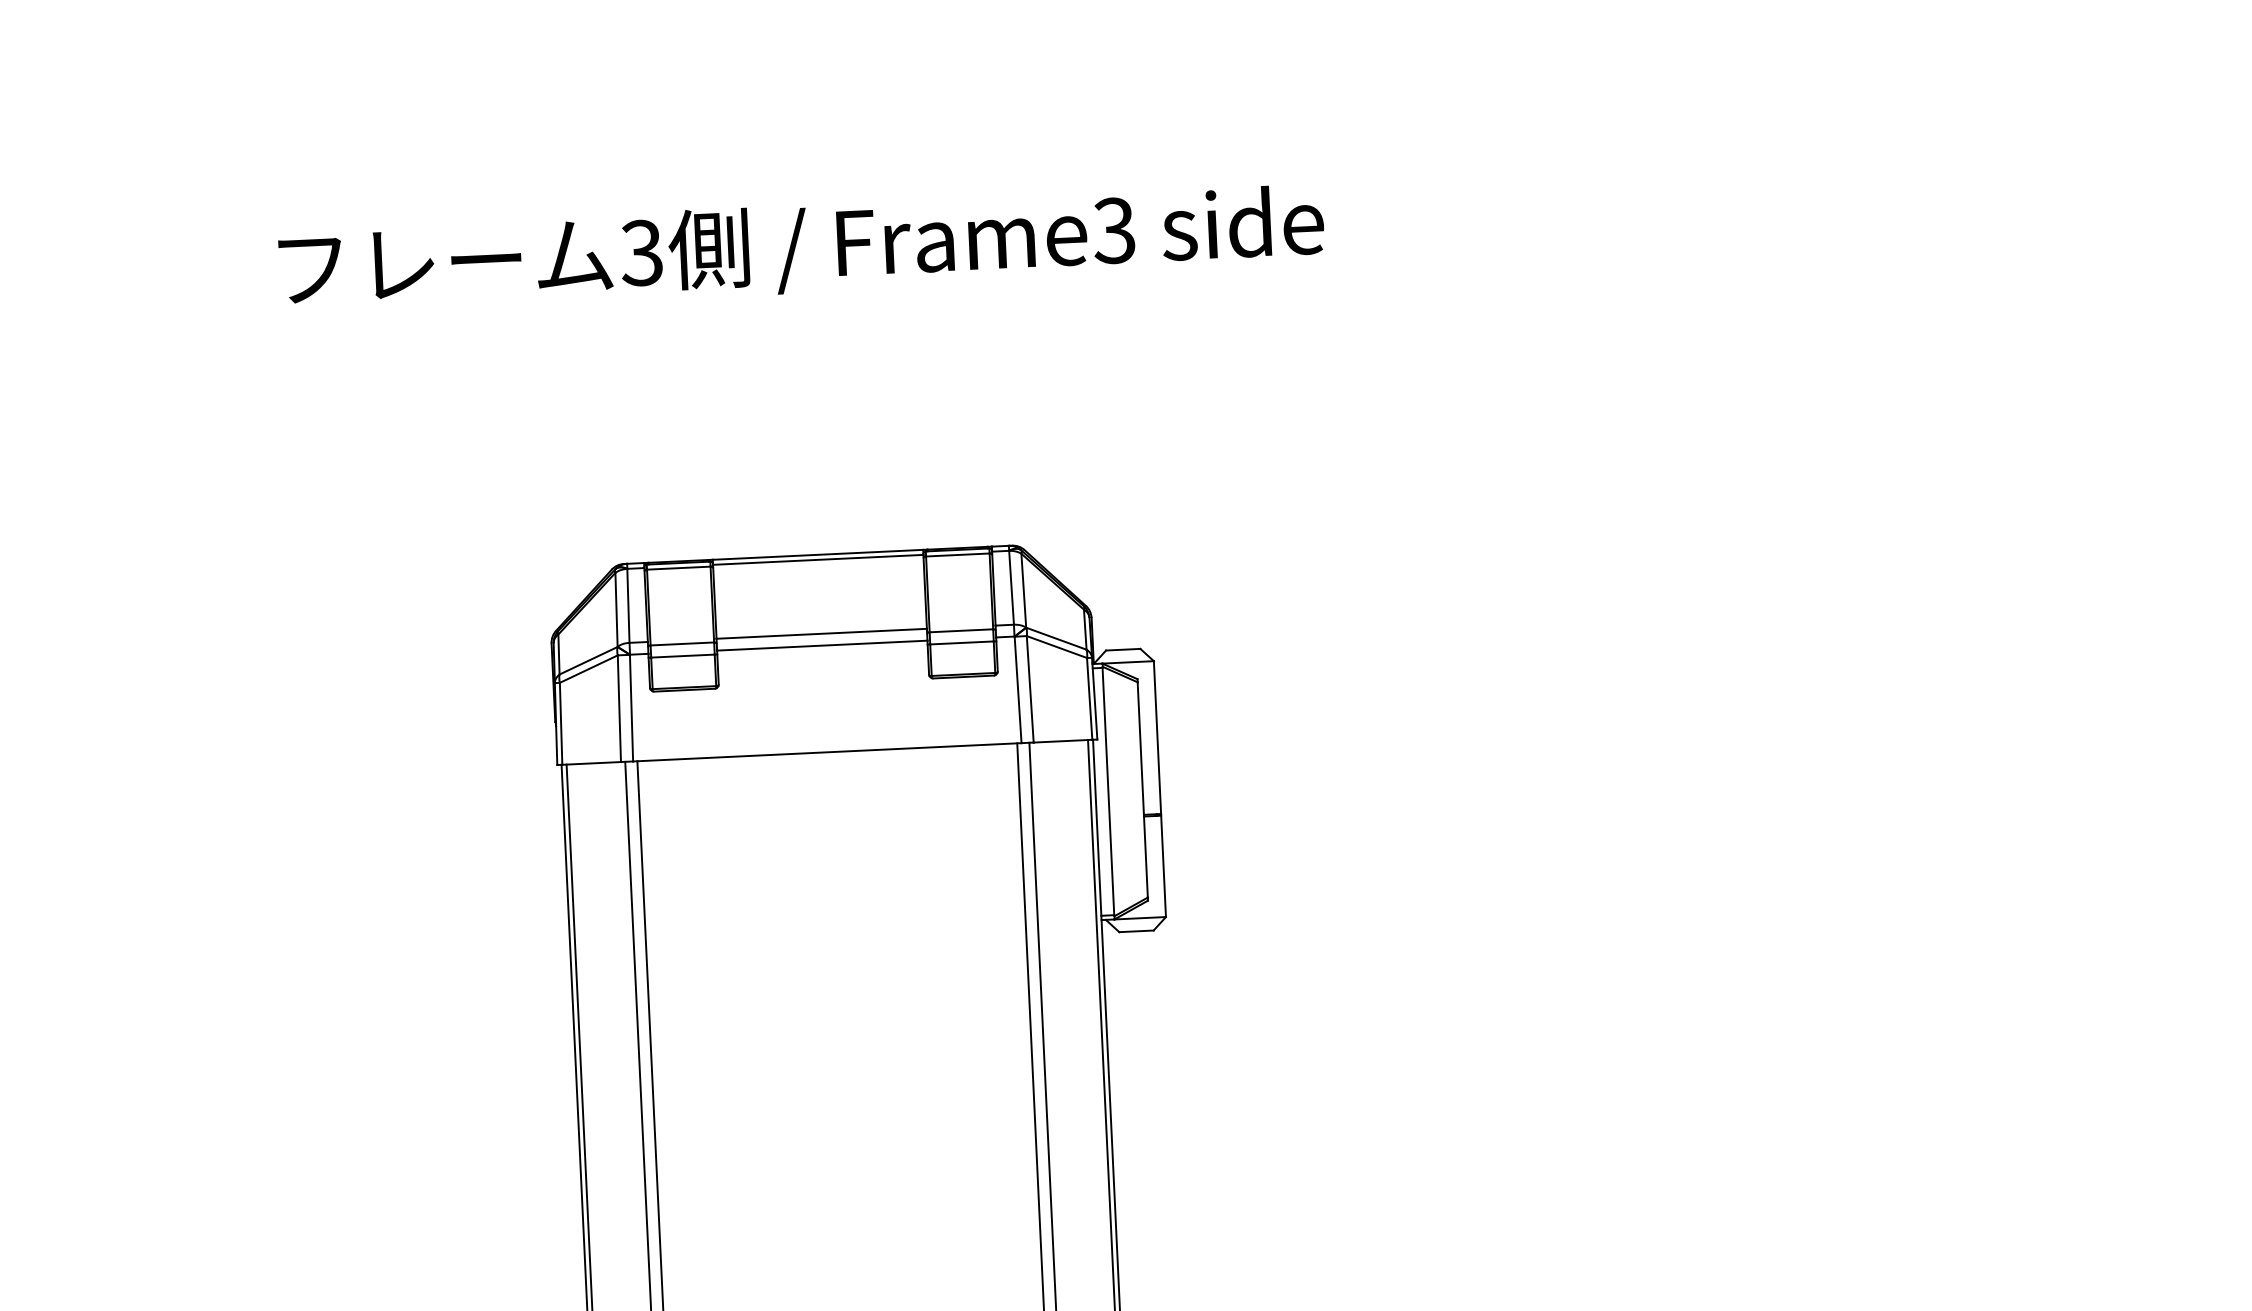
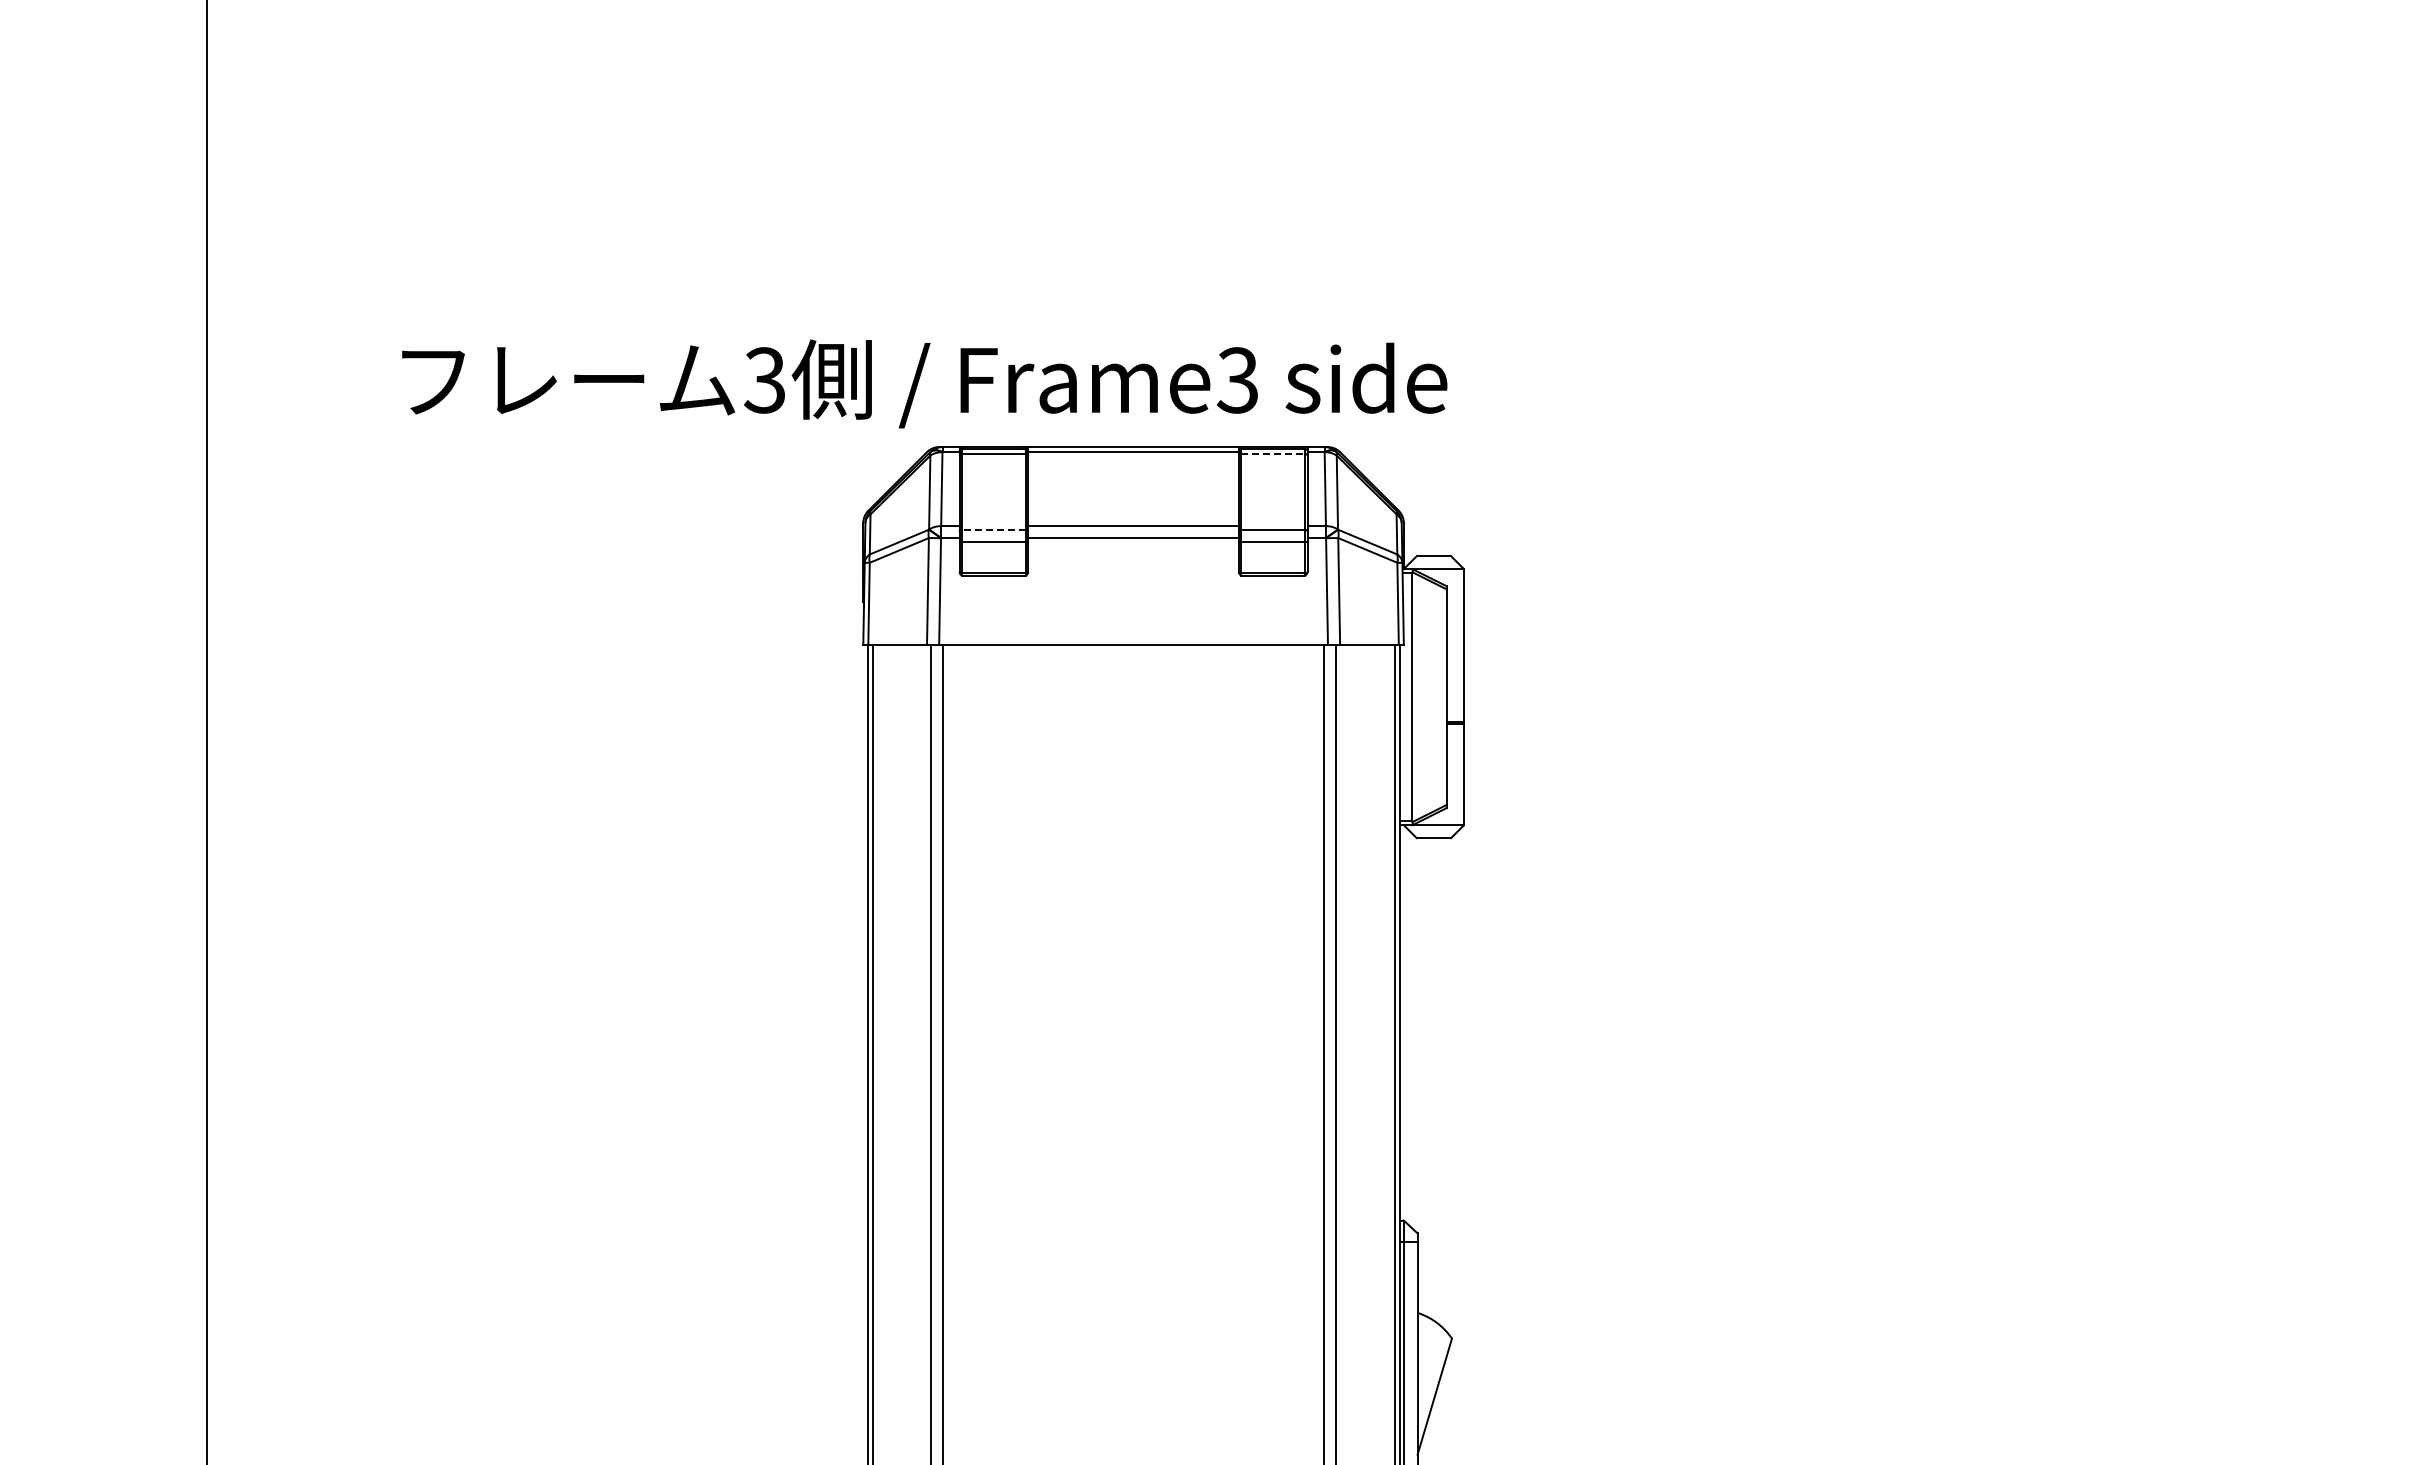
text: (801, 248) -> (924, 383), moved
line: (958, 554) -> (1273, 453), solid -> dashed
line: (681, 643) -> (993, 529), solid -> dashed

